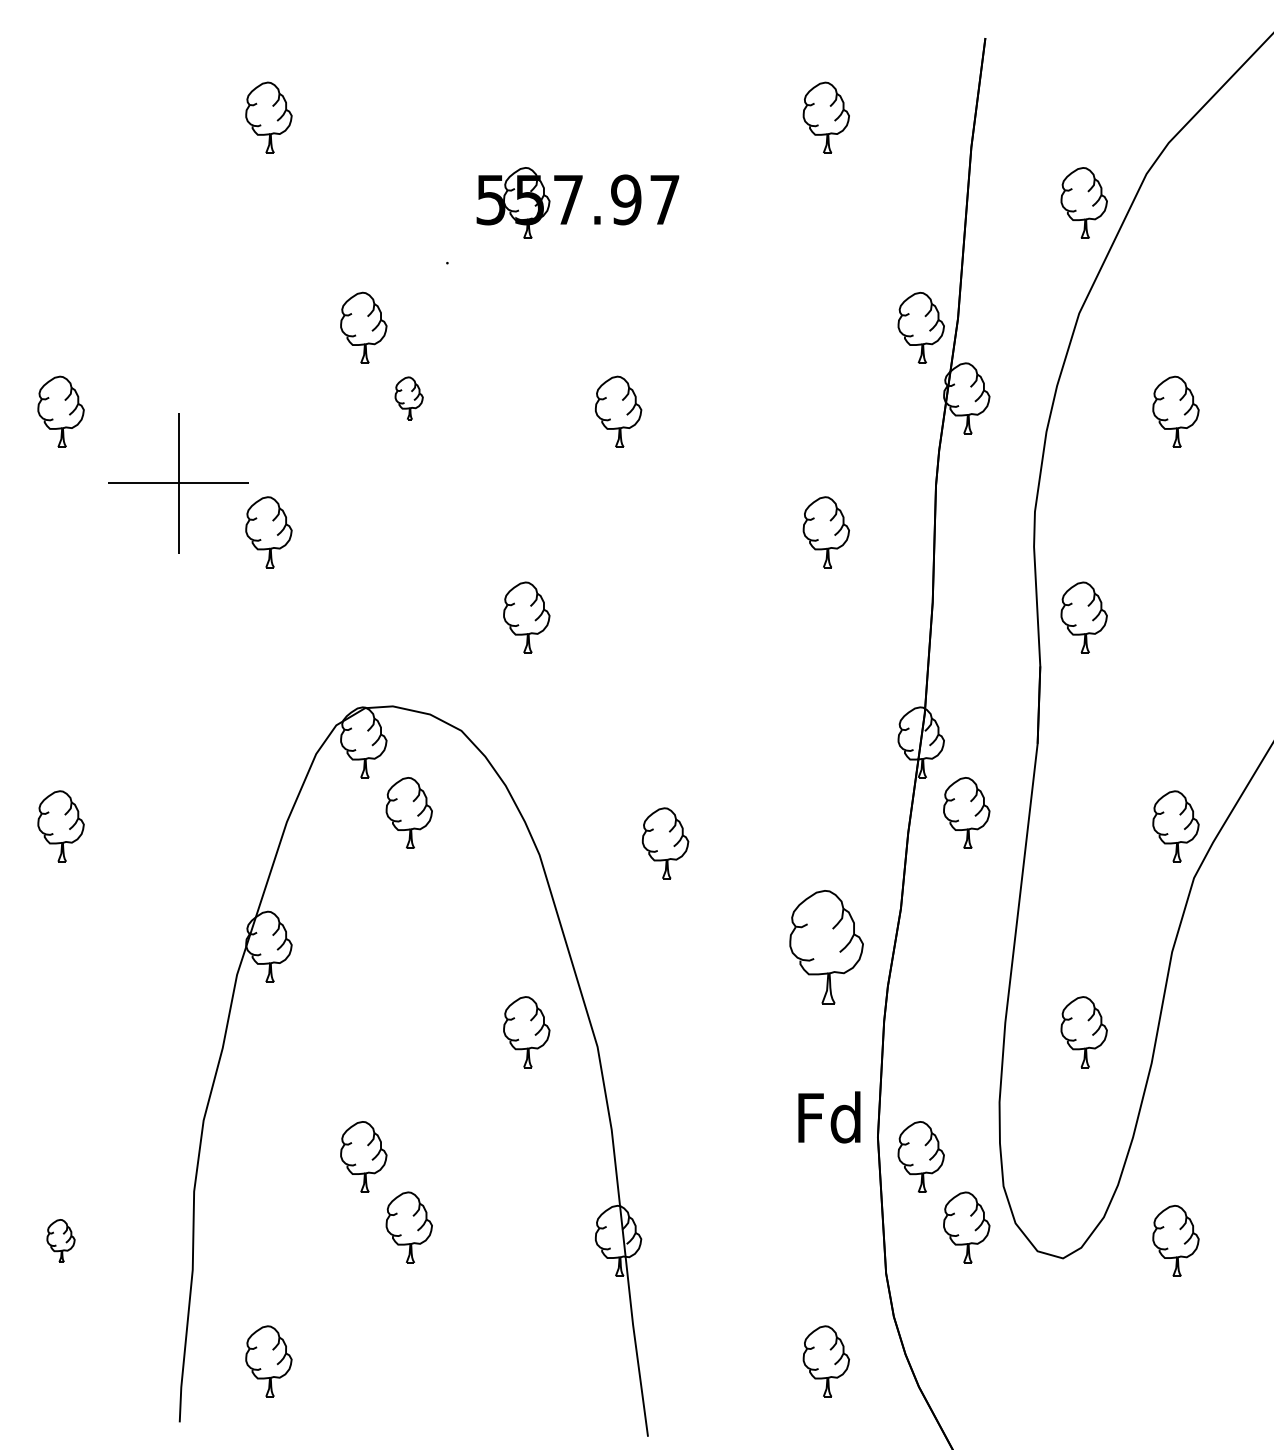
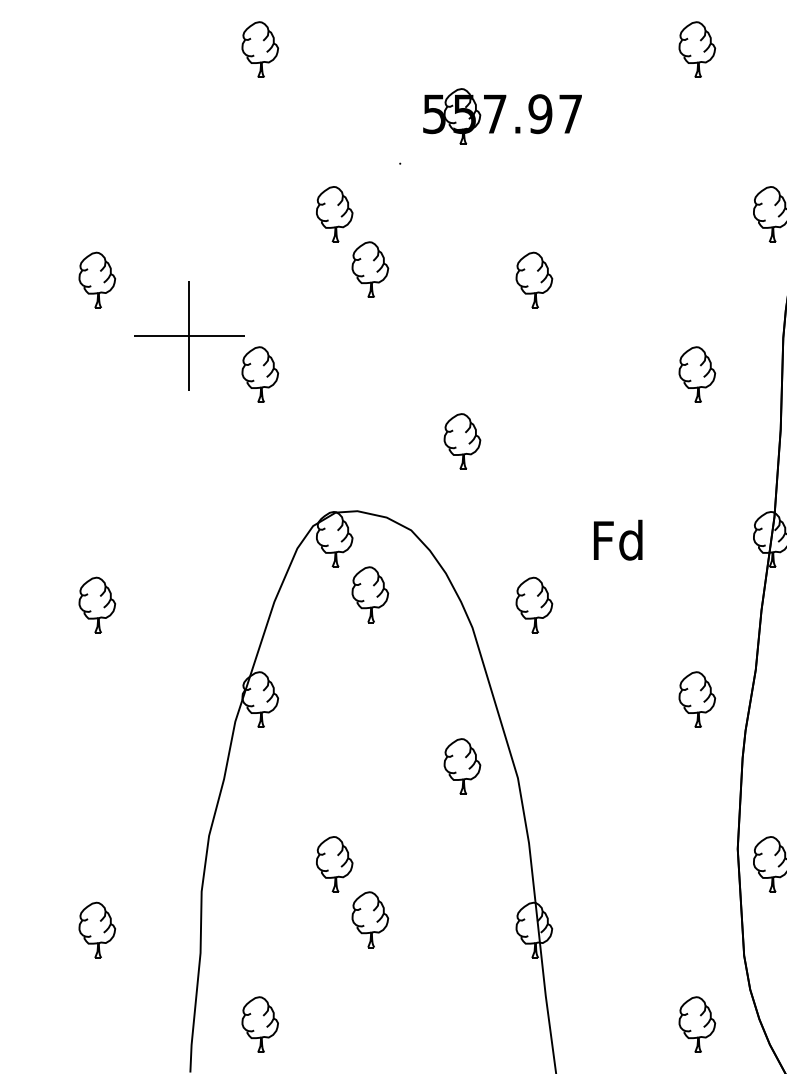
part: (408, 398) -> (369, 269), size x1.67
part: (665, 843) -> (534, 605), moved
part: (825, 946) -> (696, 699), size x0.62
text: (829, 1117) -> (618, 540), moved
part: (60, 1240) -> (96, 929), size x1.67

